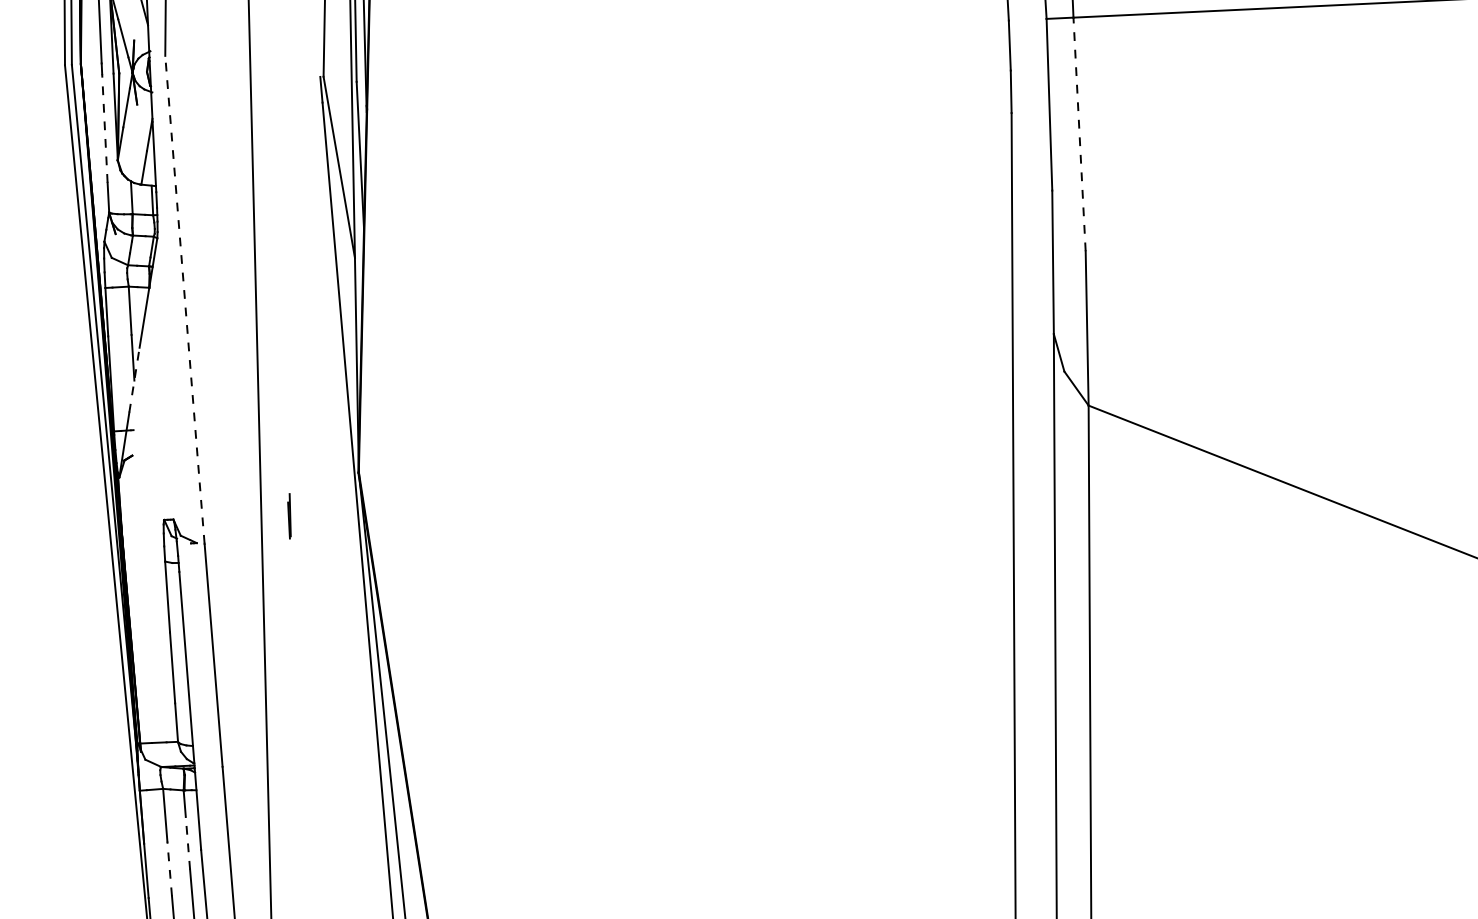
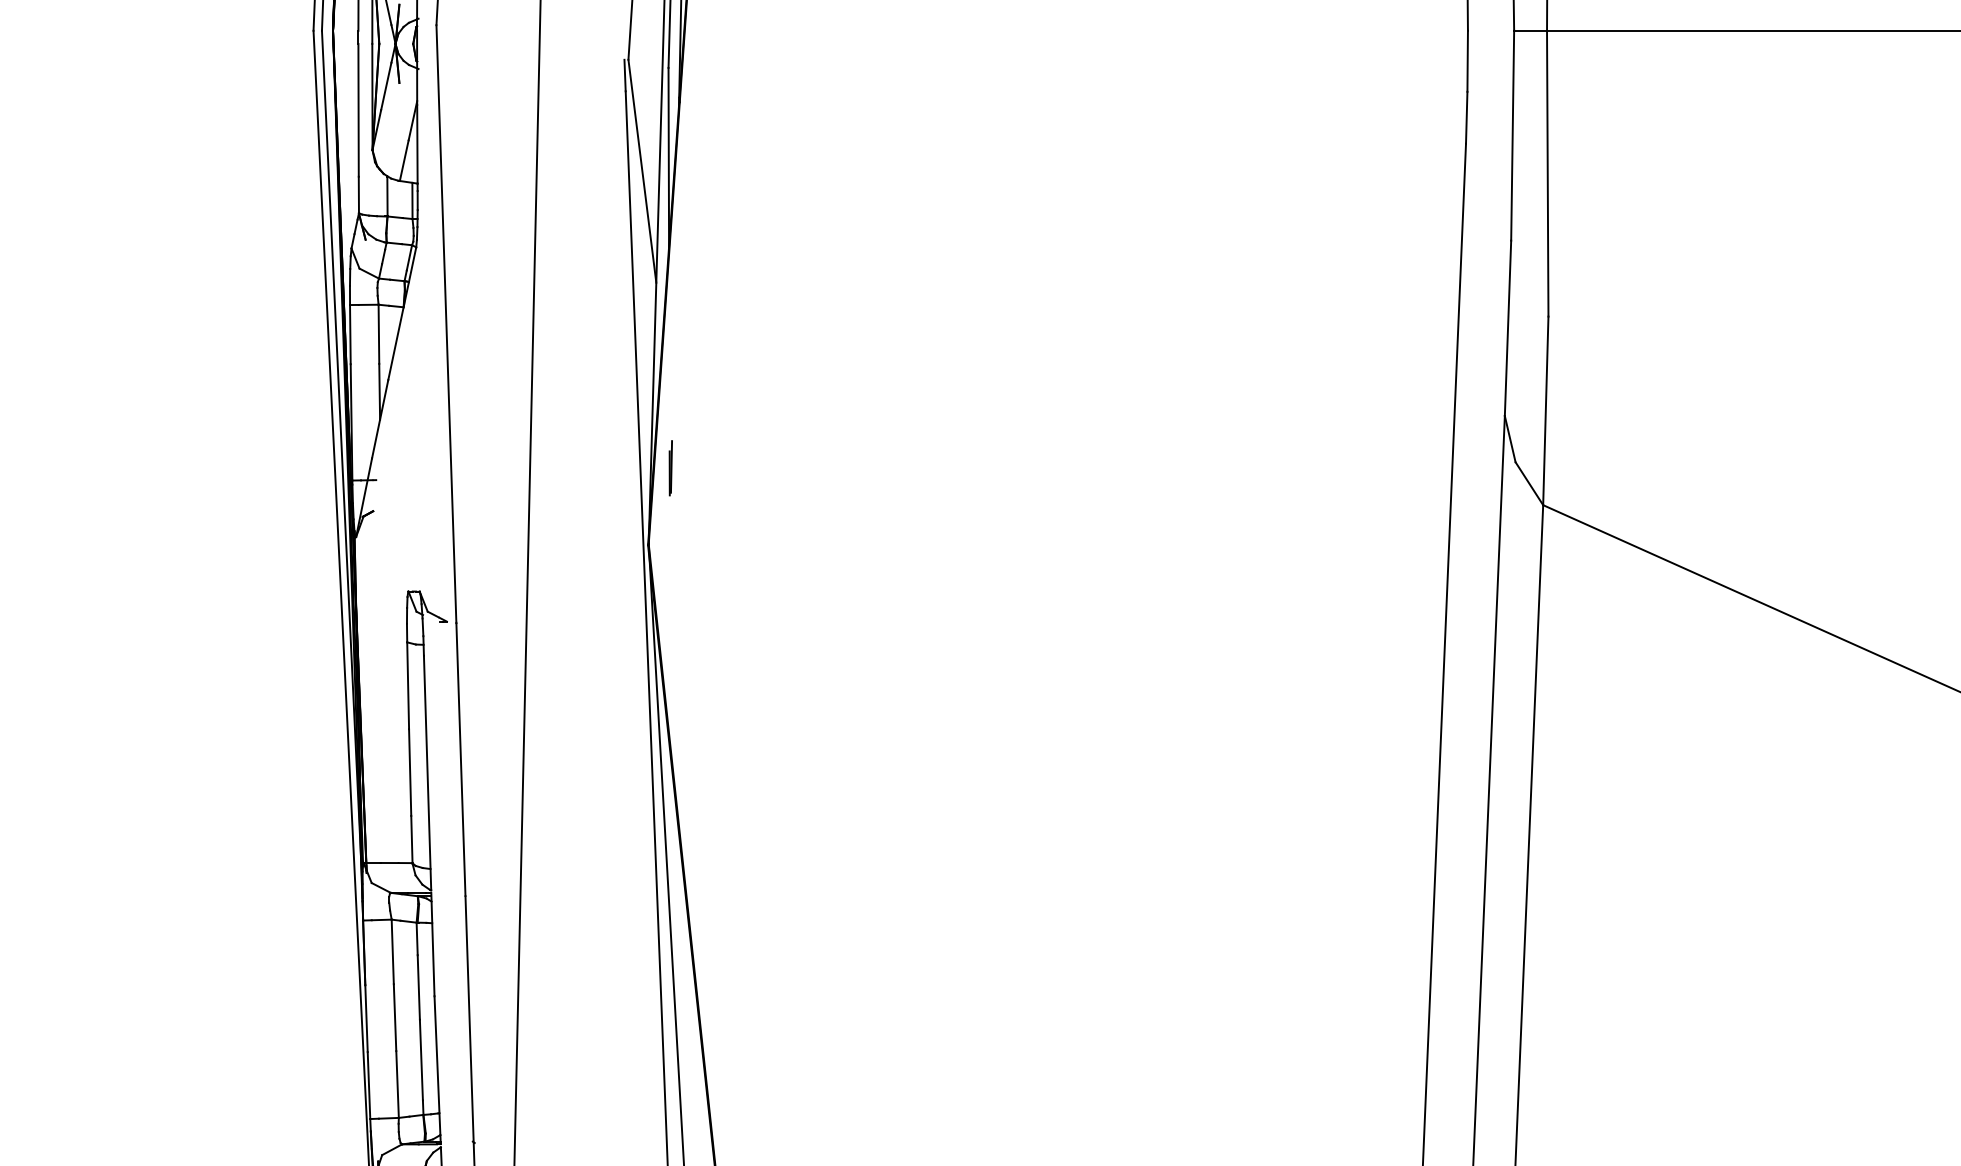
line: (104, 127) -> (358, 109), dashed -> solid
line: (1079, 134) -> (1547, 173), dashed -> solid
line: (185, 300) -> (446, 324), dashed -> solid
line: (134, 379) -> (380, 418), dashed -> solid
part: (289, 516) -> (670, 468), moved
line: (187, 842) -> (418, 986), dashed -> solid
line: (170, 868) -> (395, 1017), dashed -> solid

